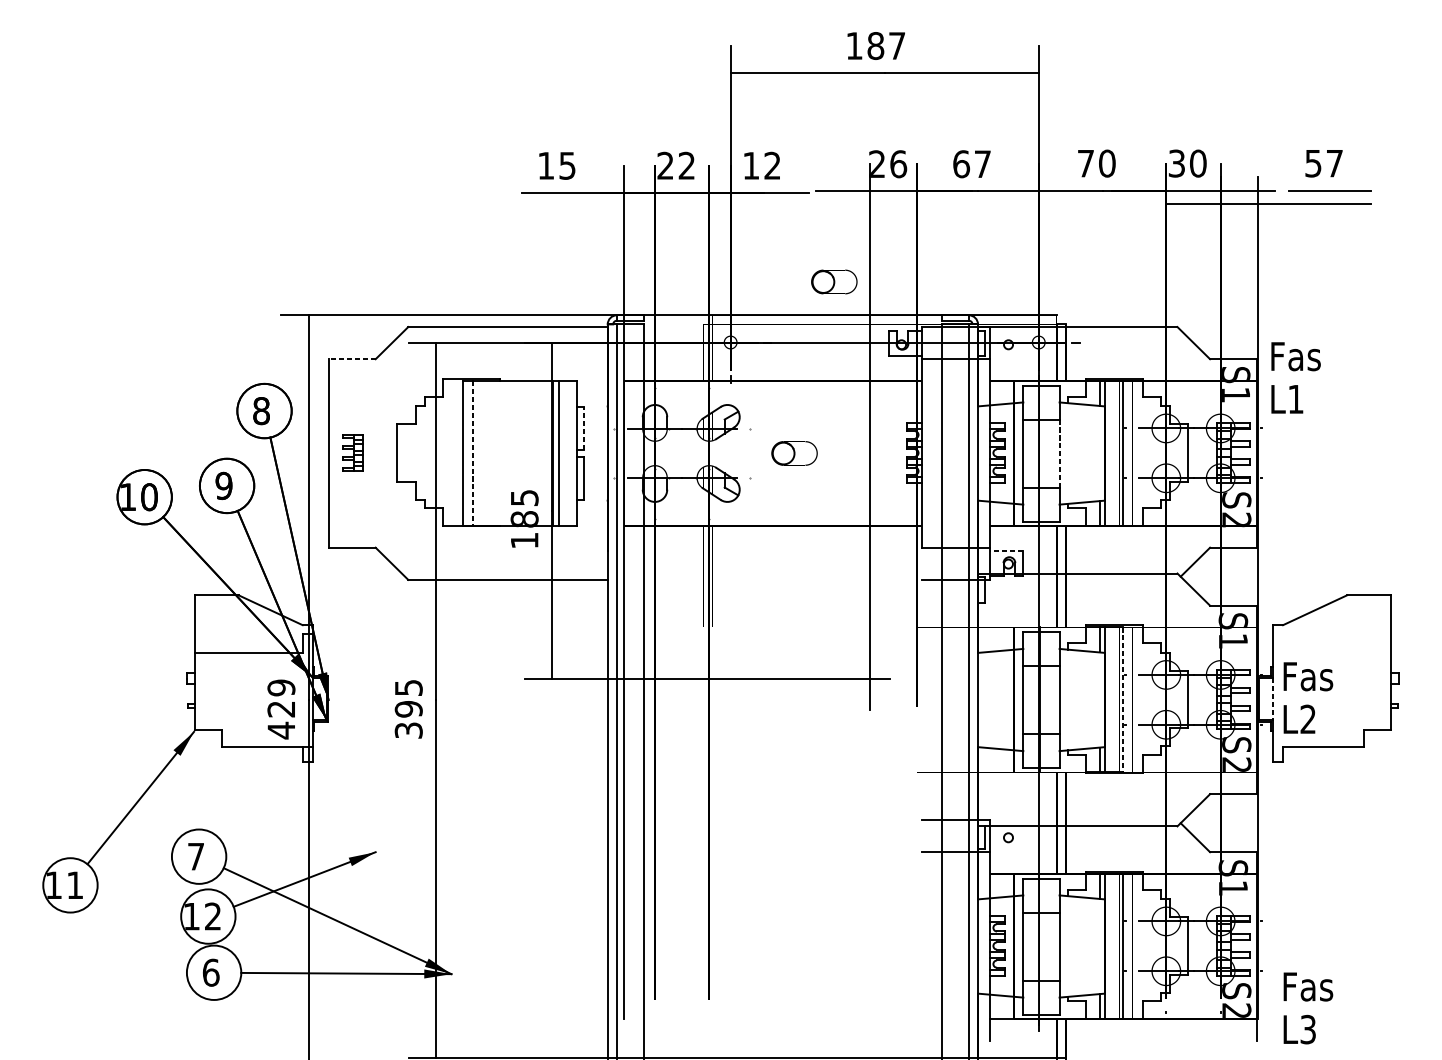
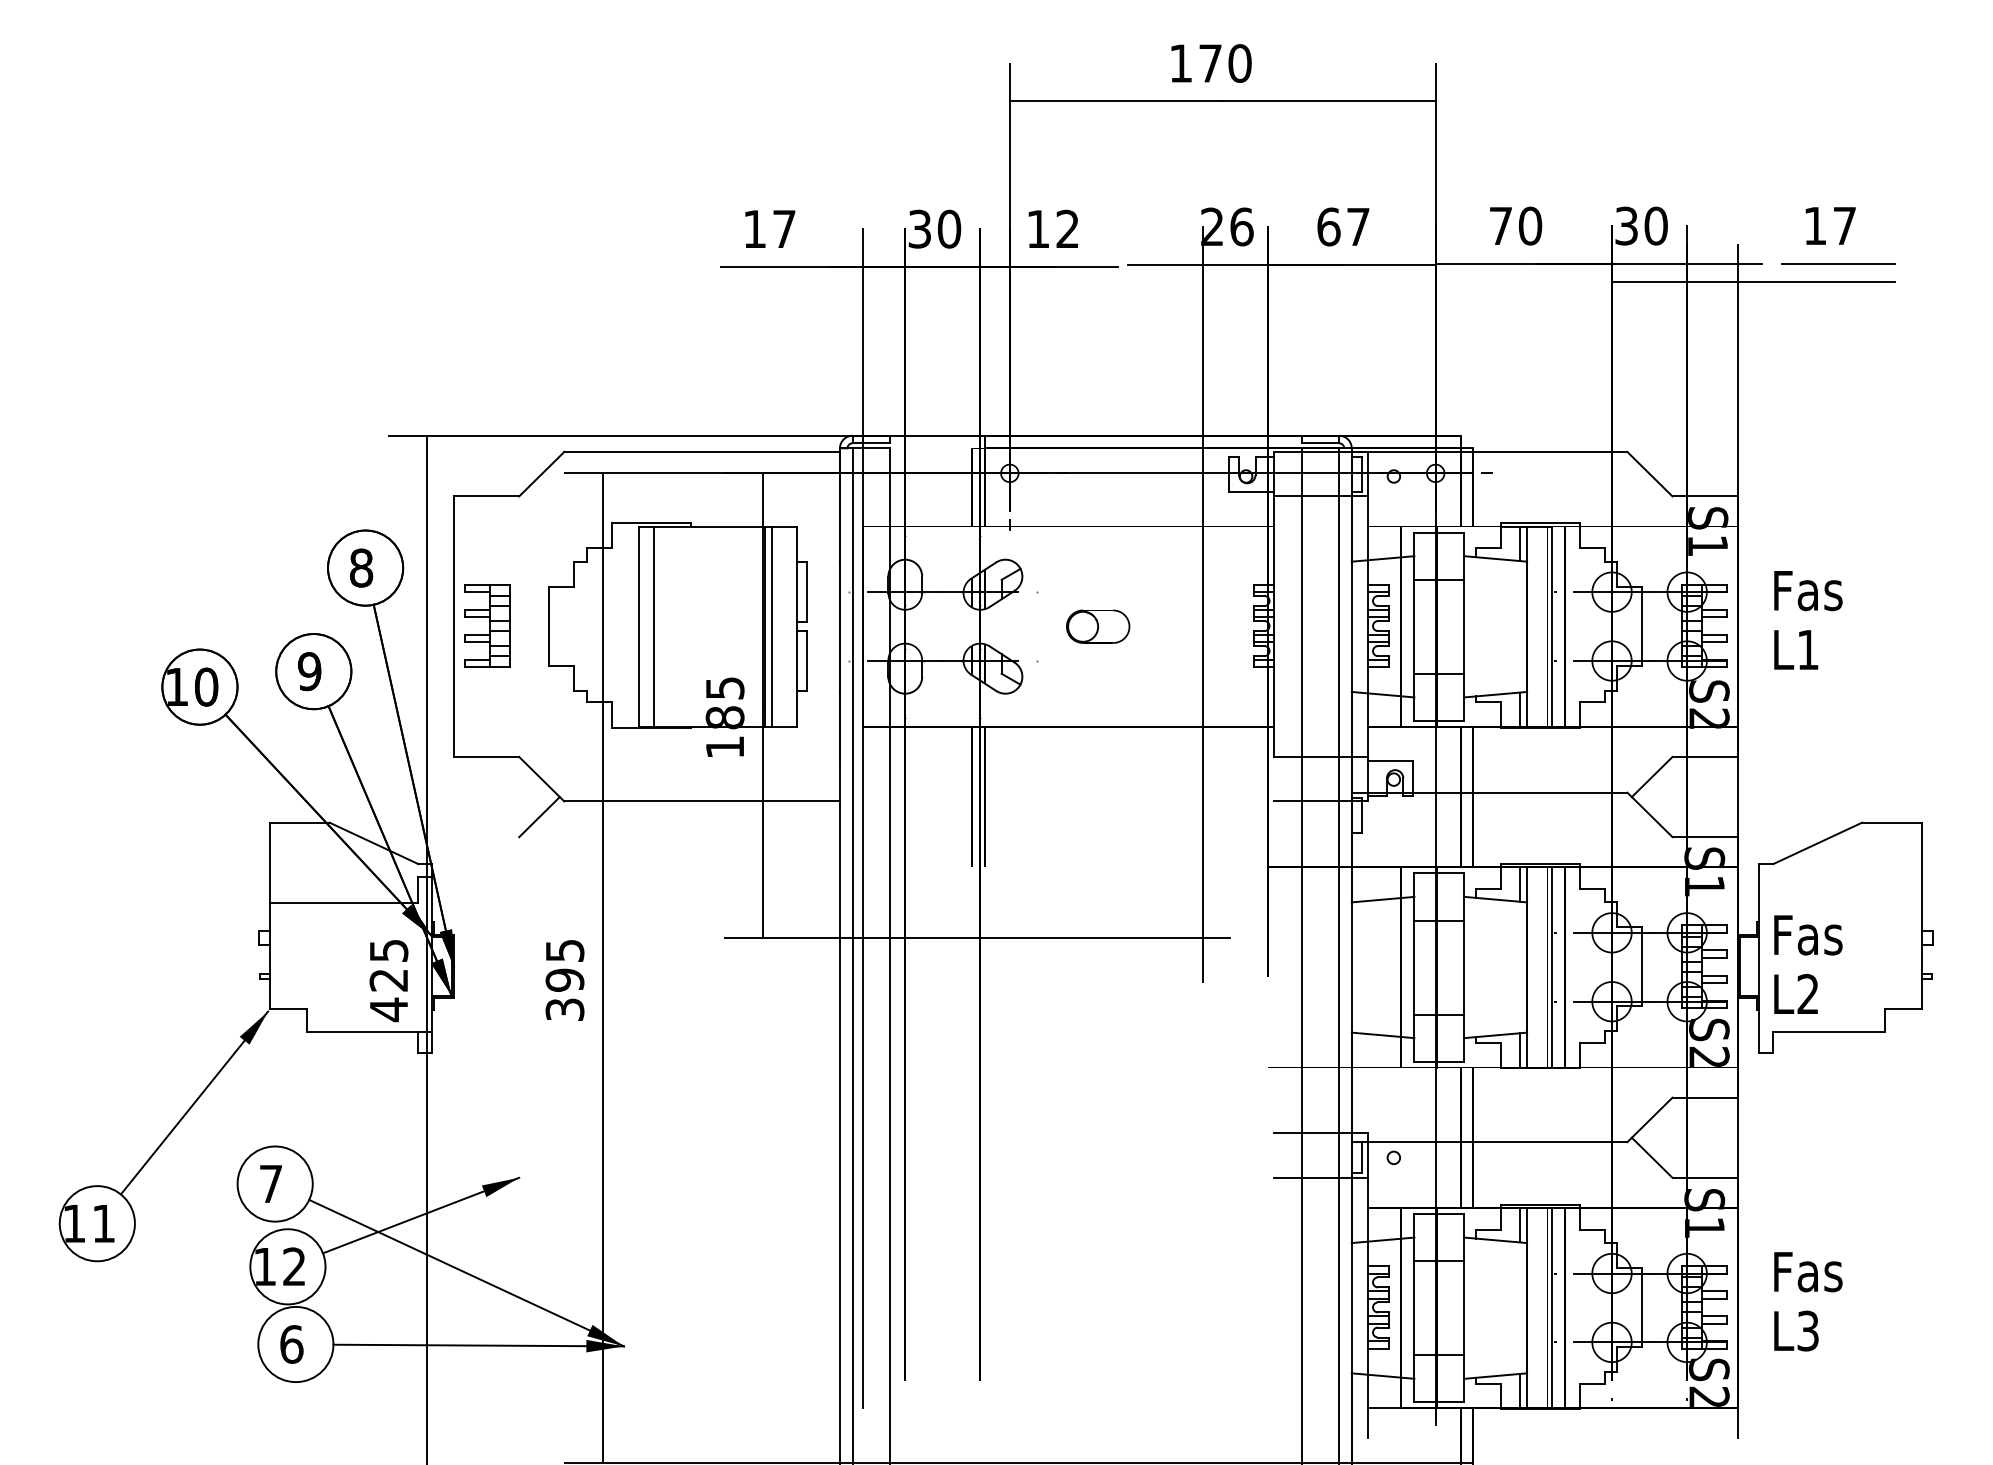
text: (886, 45) -> (1225, 63), 187 -> 170
text: (1313, 163) -> (1815, 226), 57 -> 17
text: (676, 165) -> (934, 228), 22 -> 30
text: (567, 166) -> (784, 229), 15 -> 17
part: (834, 281) -> (1153, 389), removed
line: (352, 359) -> (486, 496), dashed -> solid
text: (1296, 378) -> (1808, 620), moved
line: (584, 427) -> (807, 591), dashed -> solid
part: (352, 452) -> (487, 625), size x1.67
line: (473, 454) -> (654, 627), dashed -> solid
line: (1059, 454) -> (1464, 627), dashed -> solid
line: (1006, 550) -> (1390, 761), dashed -> solid
line: (390, 591) -> (539, 817), added
text: (281, 687) -> (388, 950), 429 -> 425
line: (1273, 699) -> (1759, 966), dashed -> solid
line: (1123, 700) -> (1552, 967), dashed -> solid
text: (1308, 1008) -> (1808, 1301), moved

